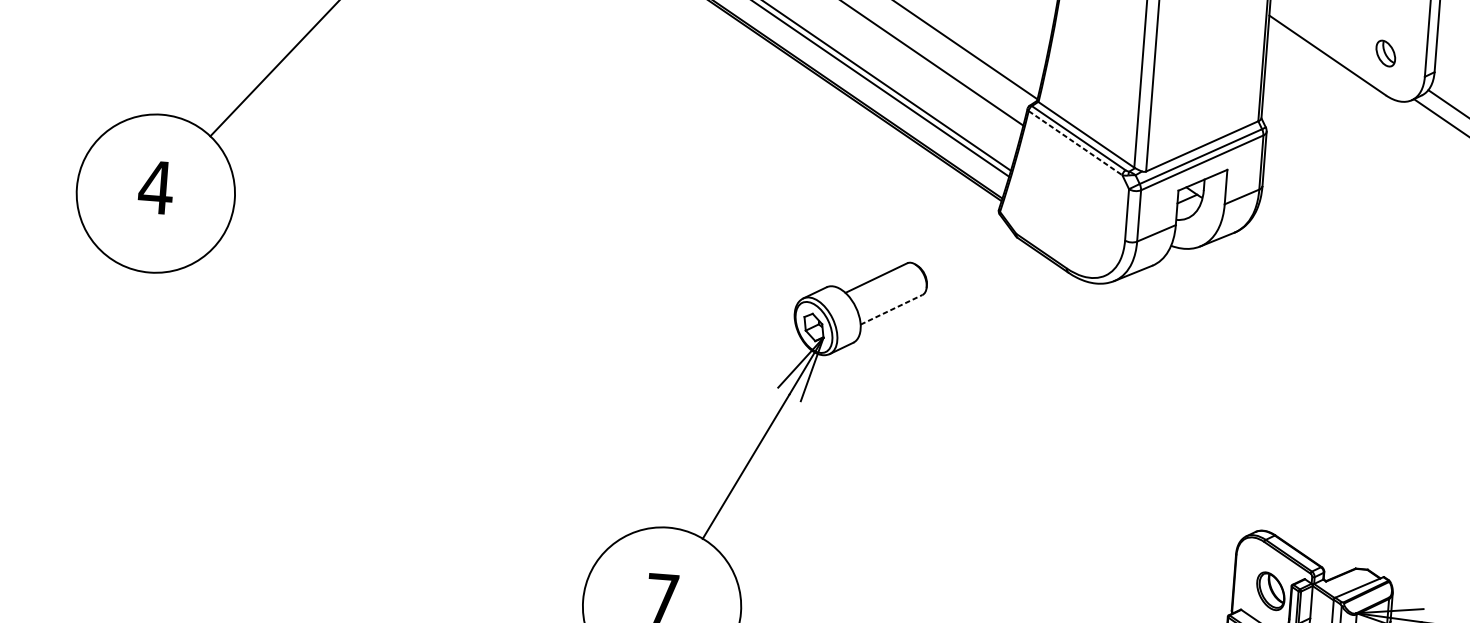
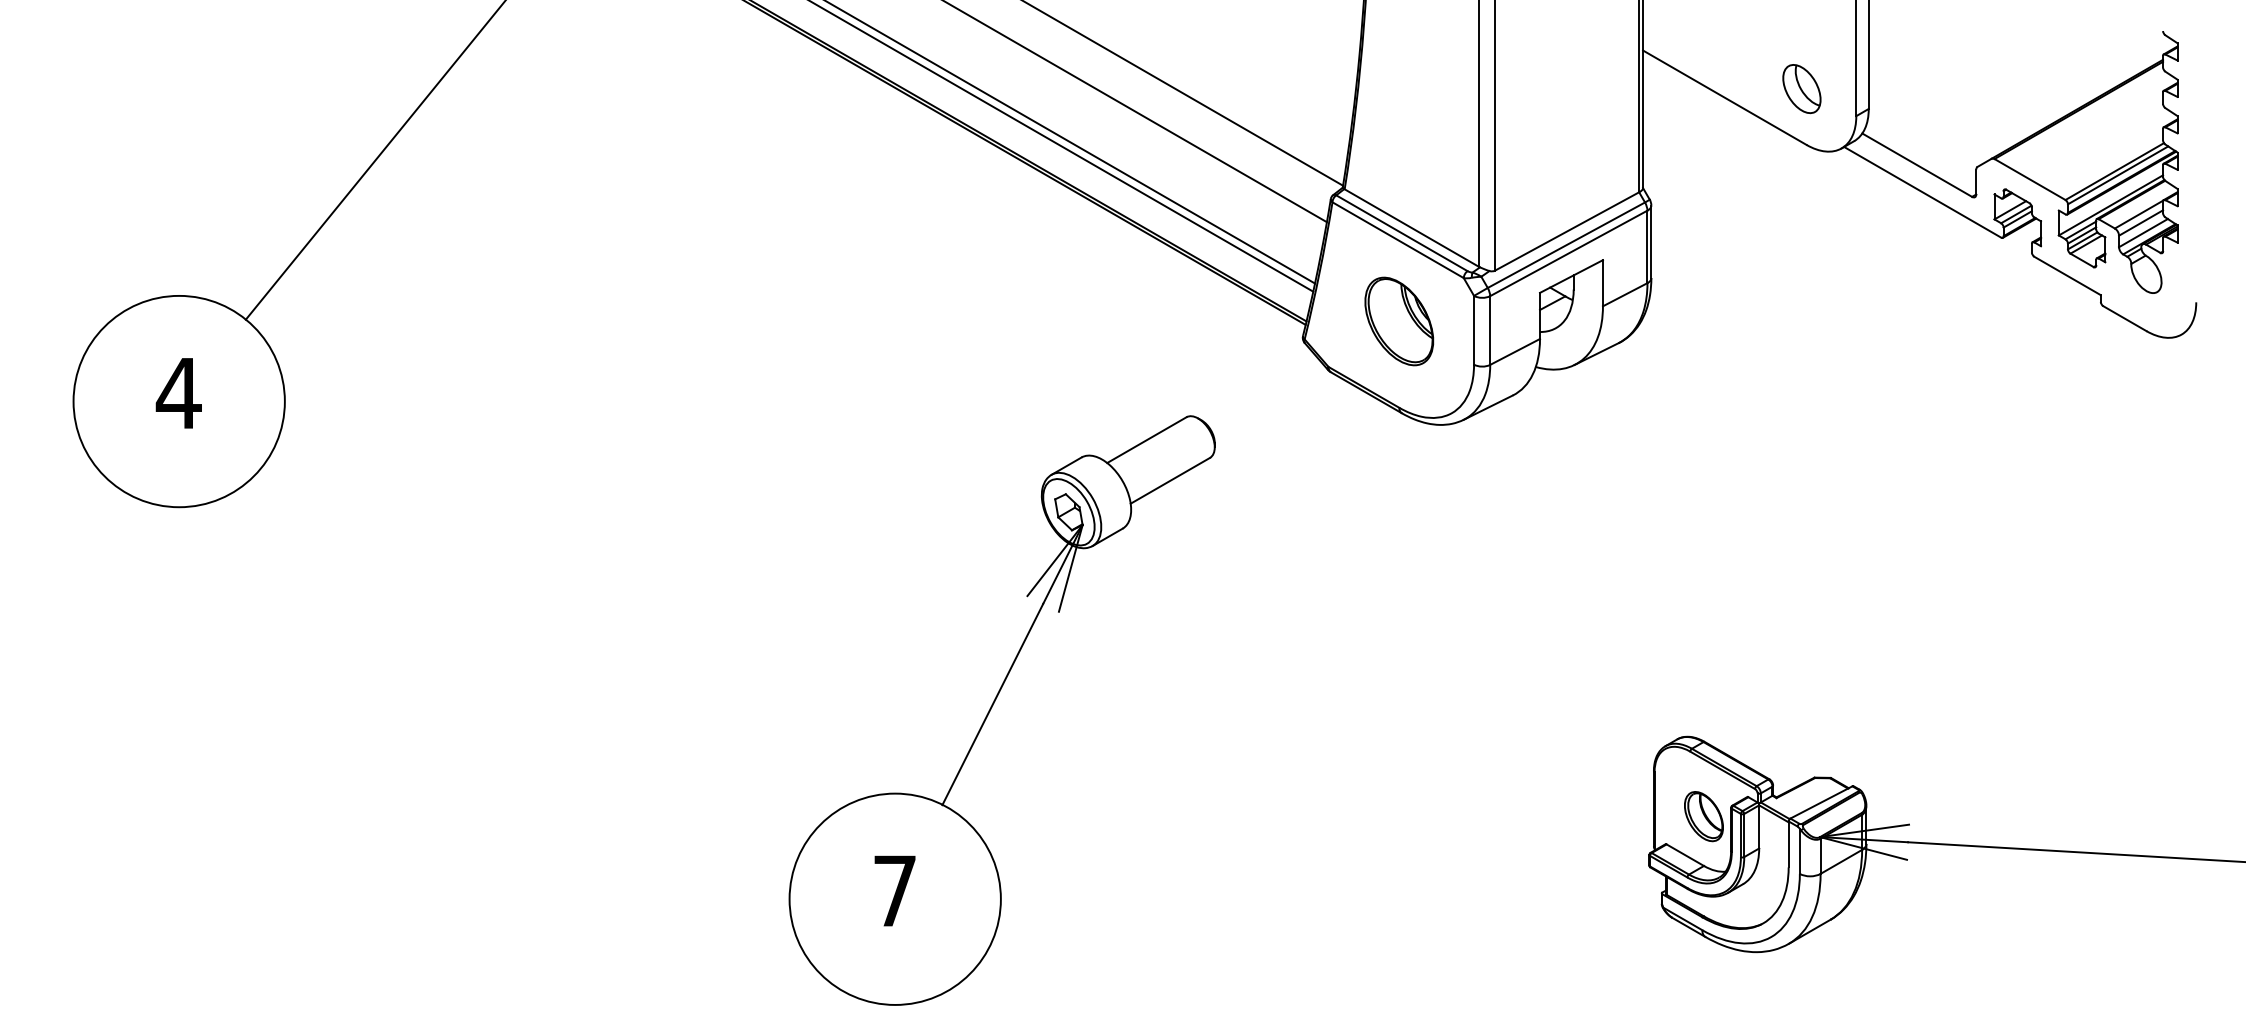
part: (1385, 53) -> (1801, 89), size x1.43
line: (1075, 143) -> (1398, 240), dashed -> solid
part: (1071, 203) -> (1399, 321), added
line: (891, 309) -> (1170, 480), dashed -> solid

